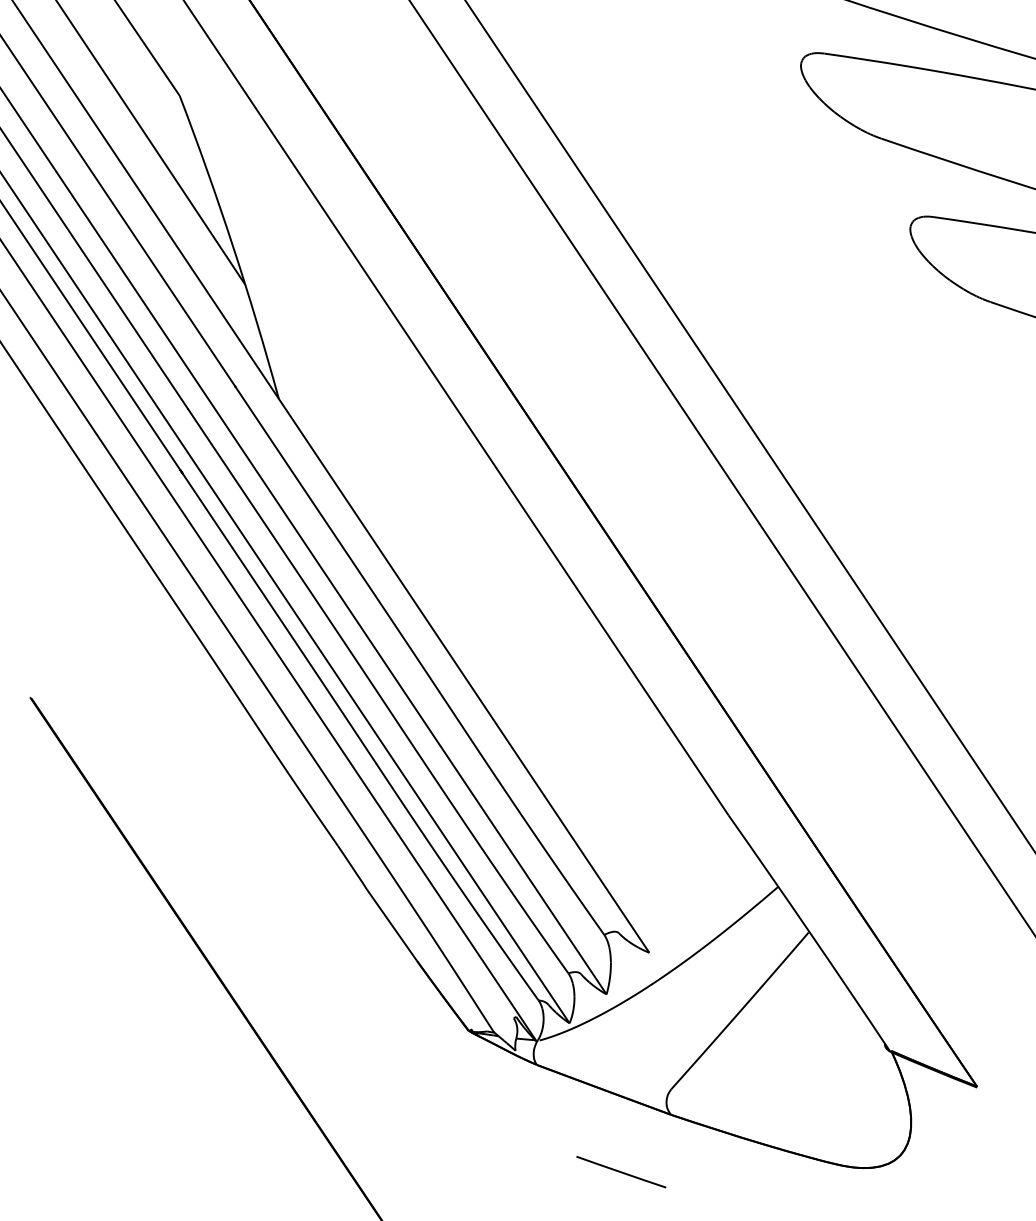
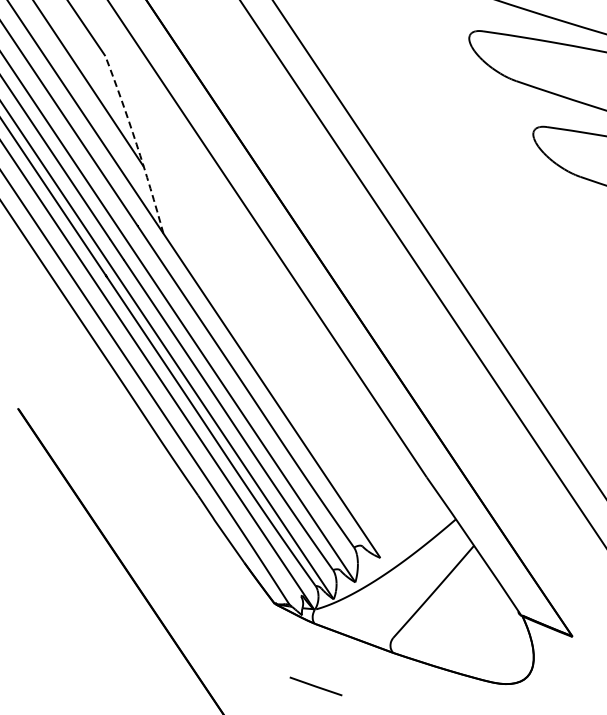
arc: (232, 246) -> (136, 144), solid -> dashed
line: (620, 1172) -> (315, 686), moved

